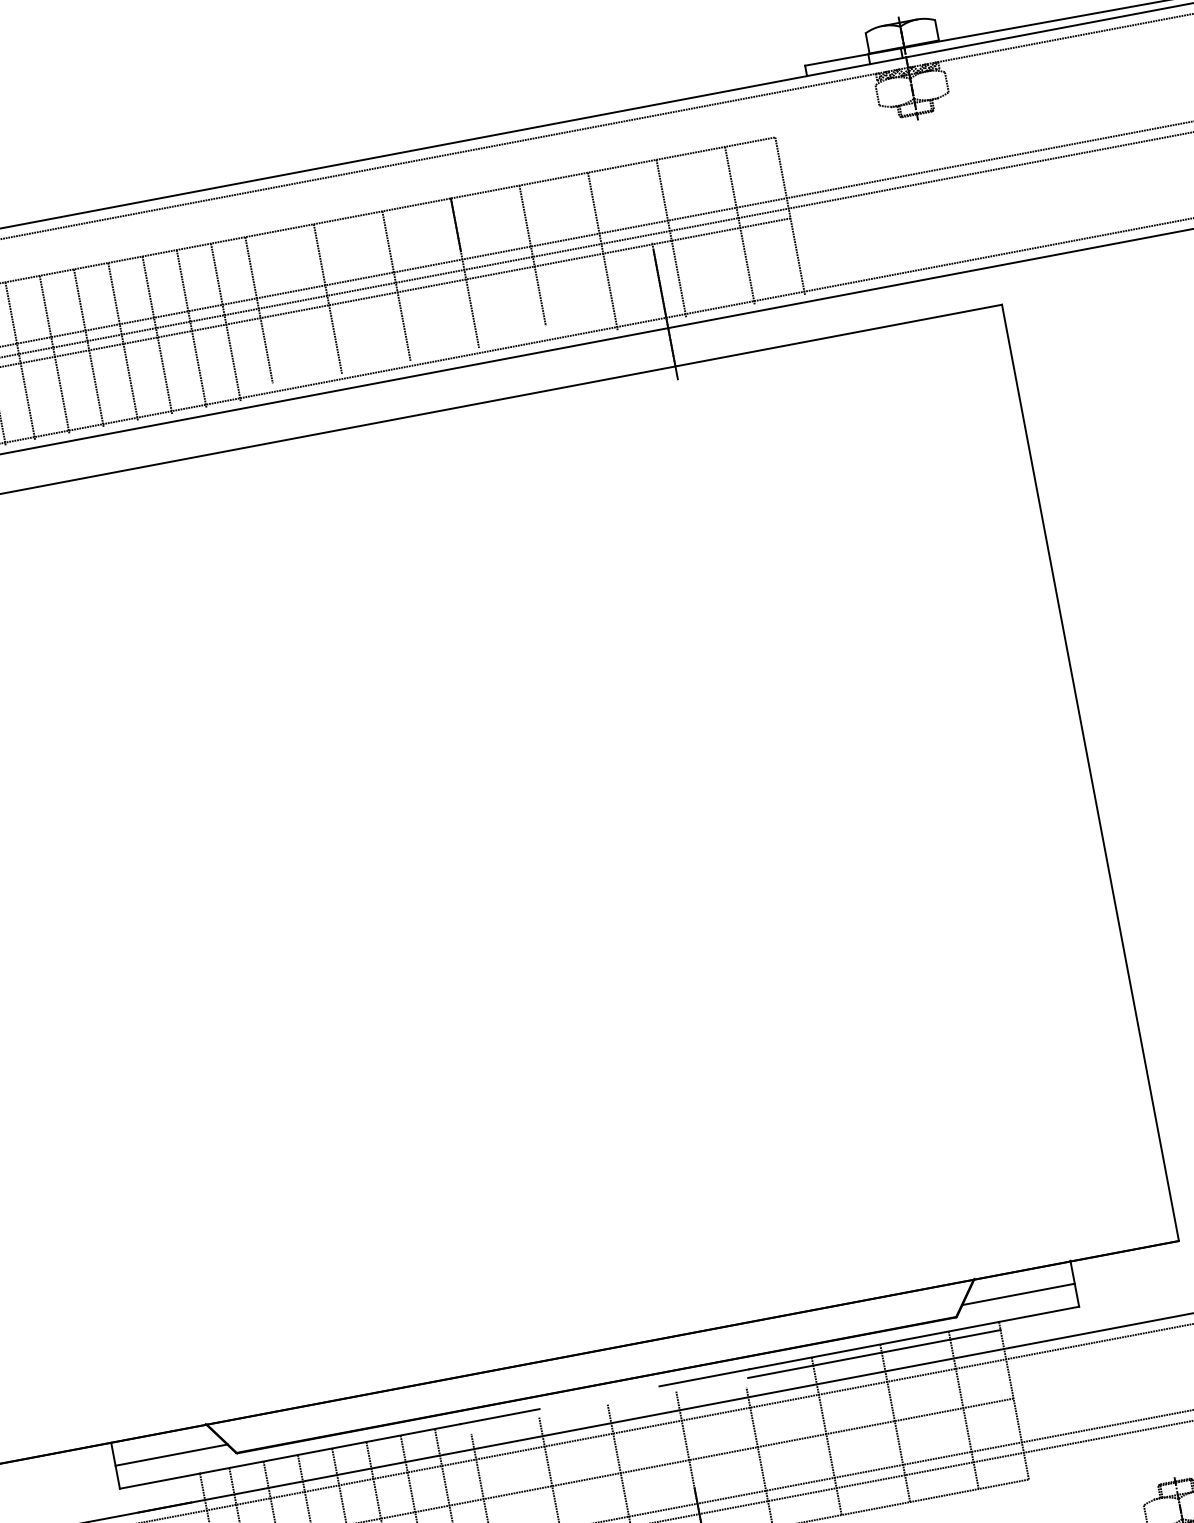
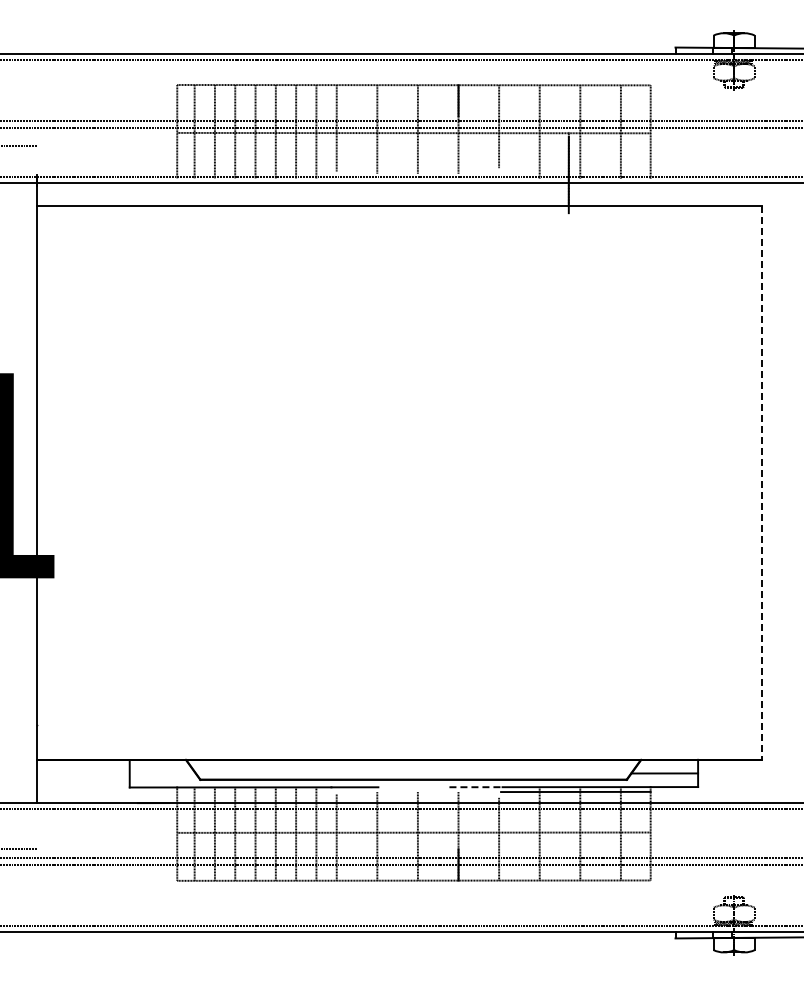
line: (1091, 773) -> (762, 483), solid -> dashed
line: (705, 1378) -> (476, 787), solid -> dashed
line: (170, 1454) -> (162, 773), removed

